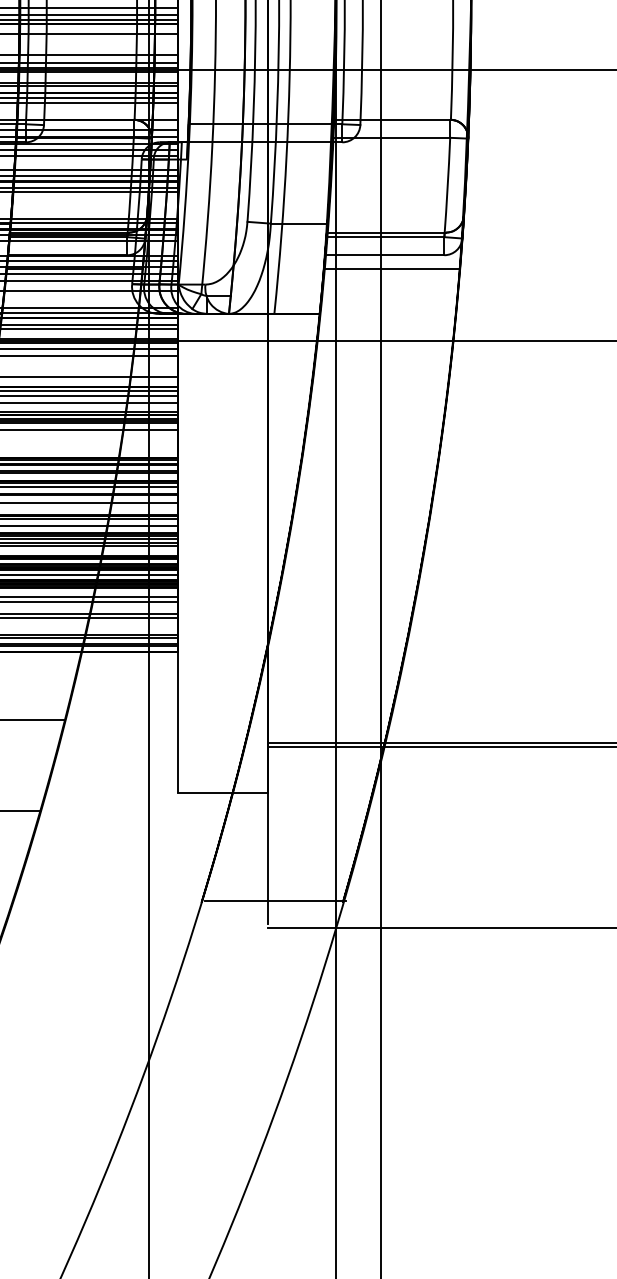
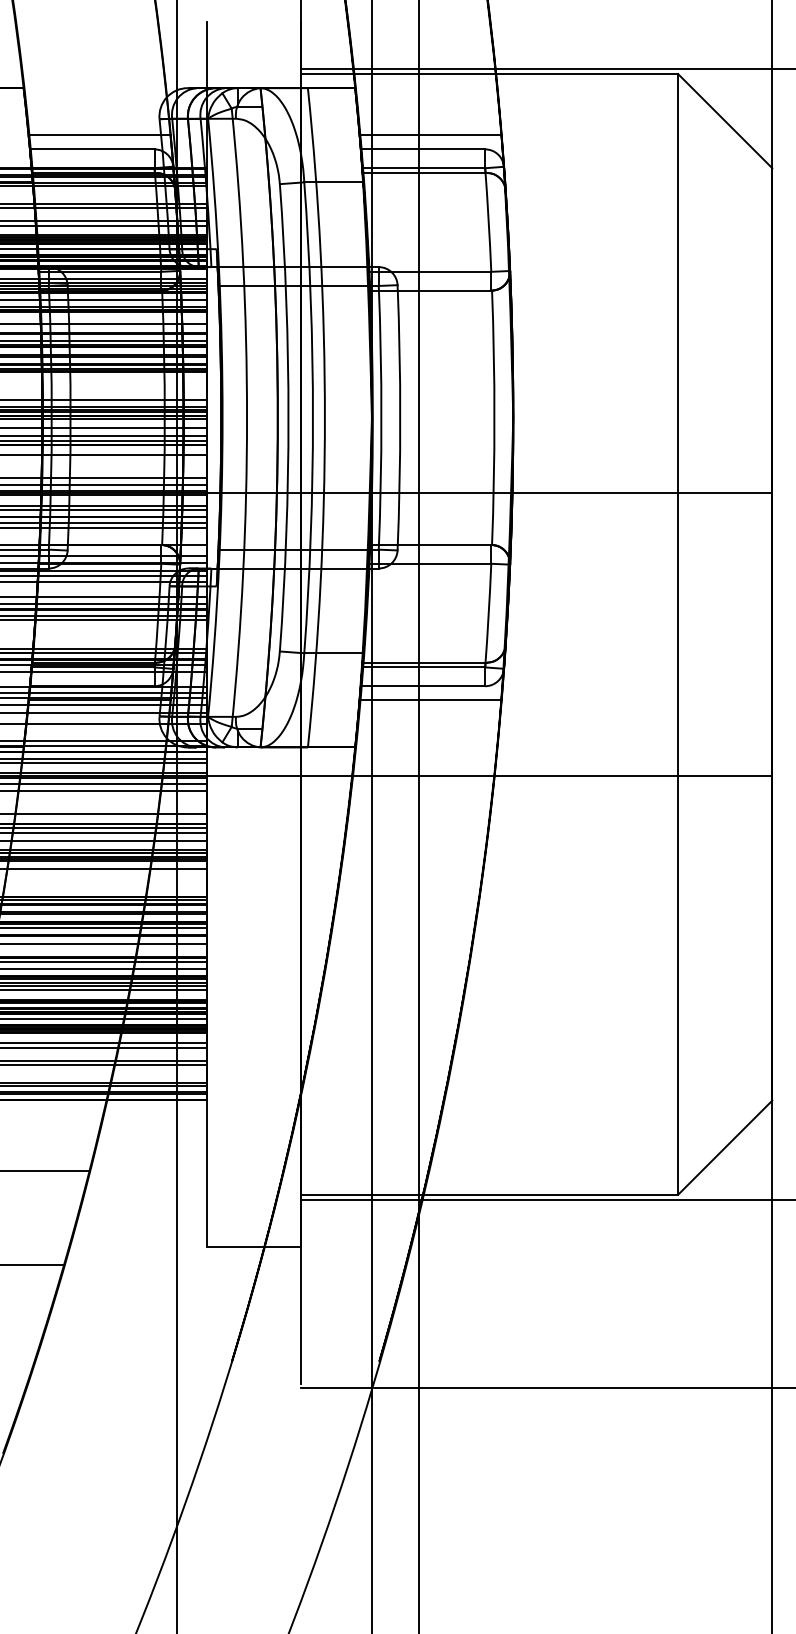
line: (274, 900) -> (308, 1359), removed

